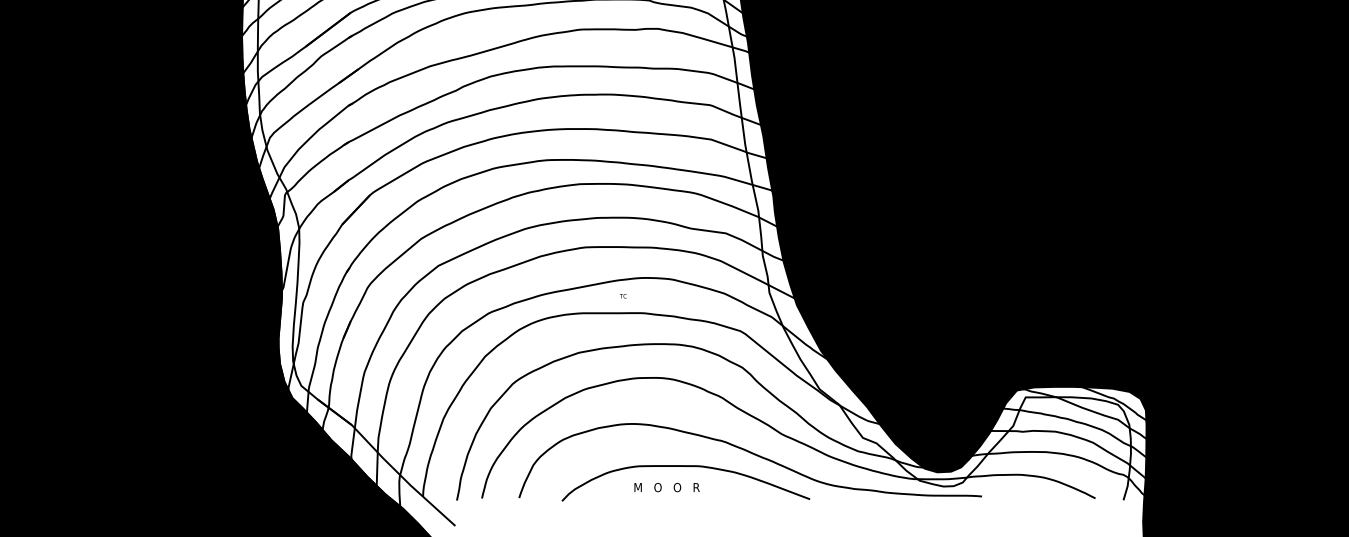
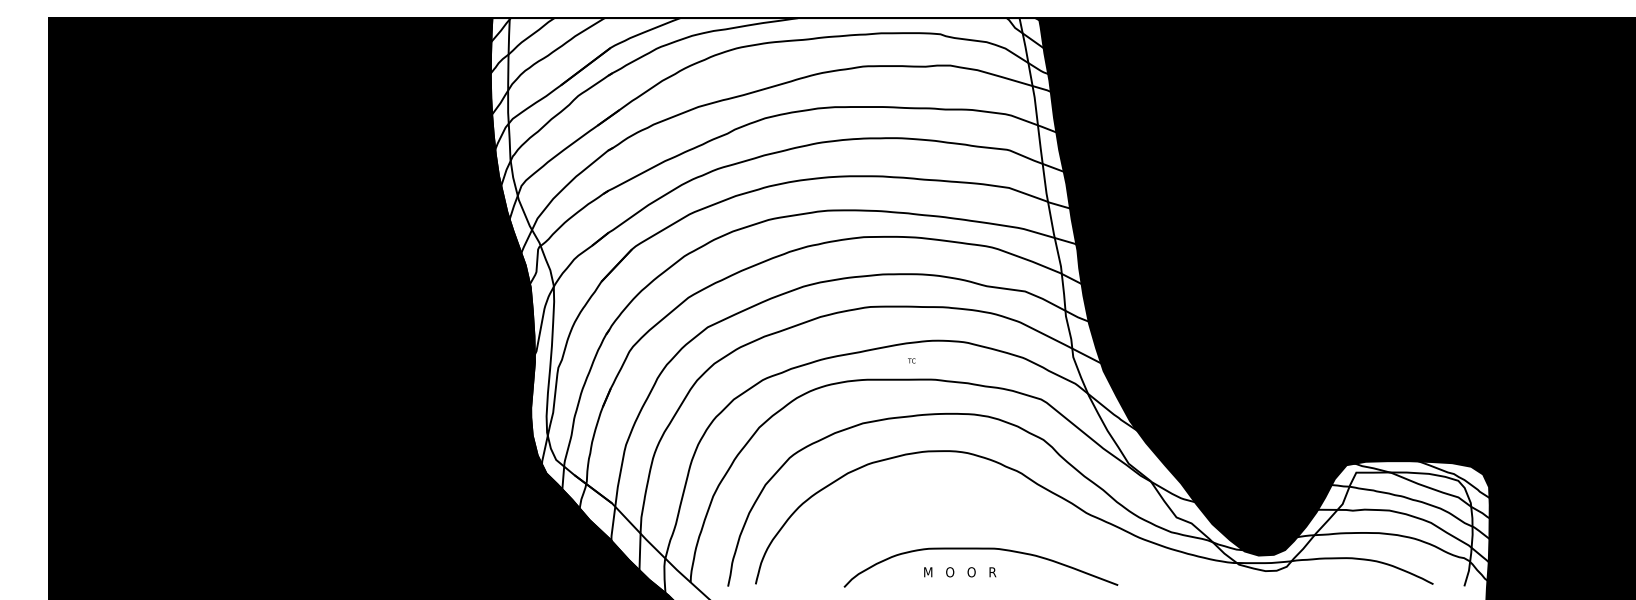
curve: (754, 455) -> (1056, 536), removed

